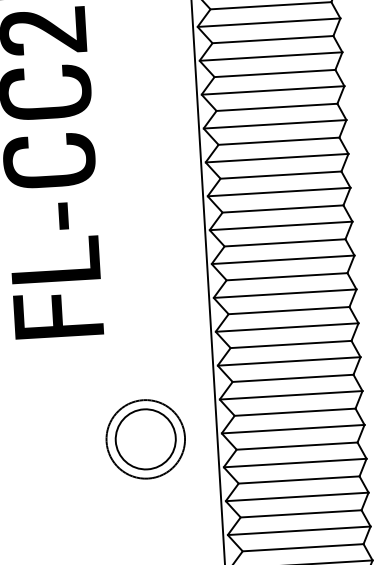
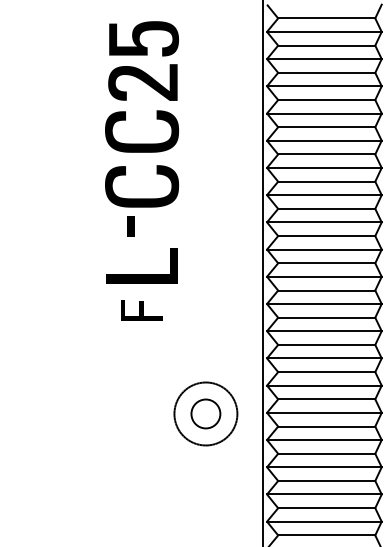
part: (63, 216) -> (130, 226), moved
part: (57, 315) -> (141, 310), size x0.6
circle: (145, 438) -> (205, 413), size x0.6

